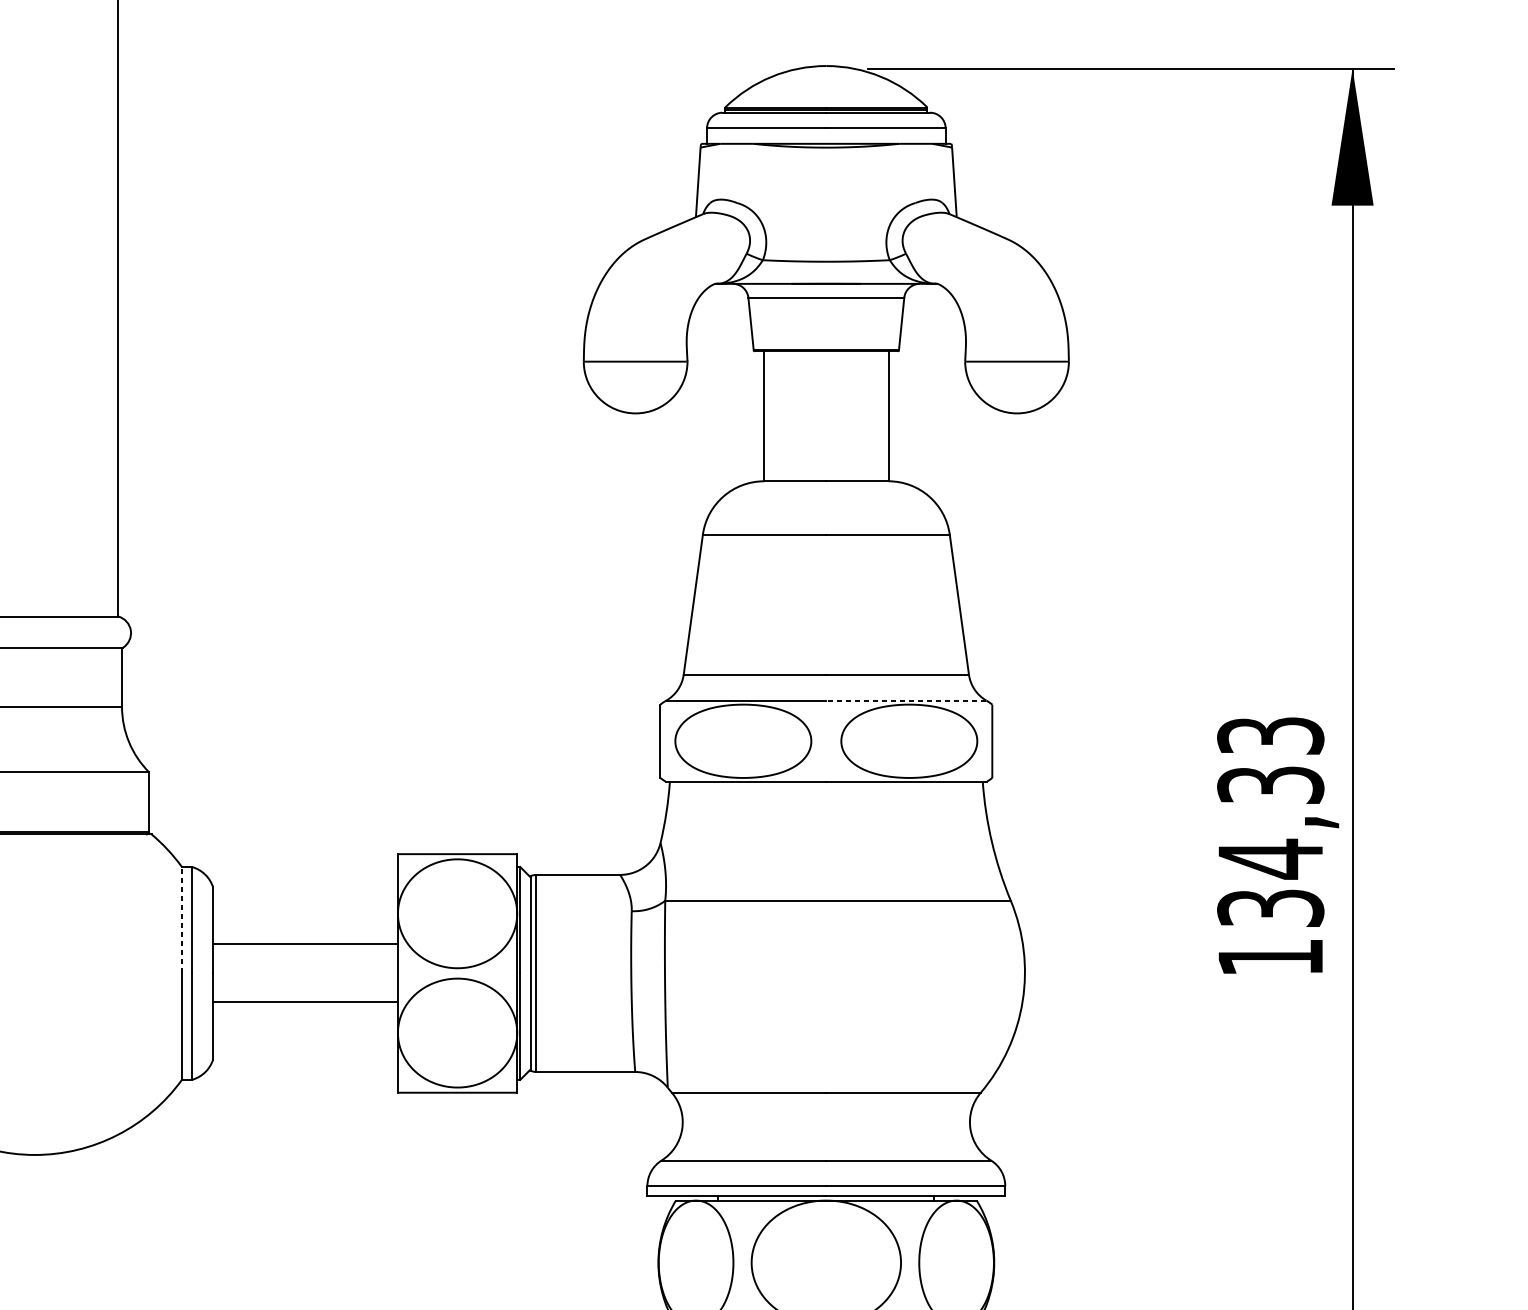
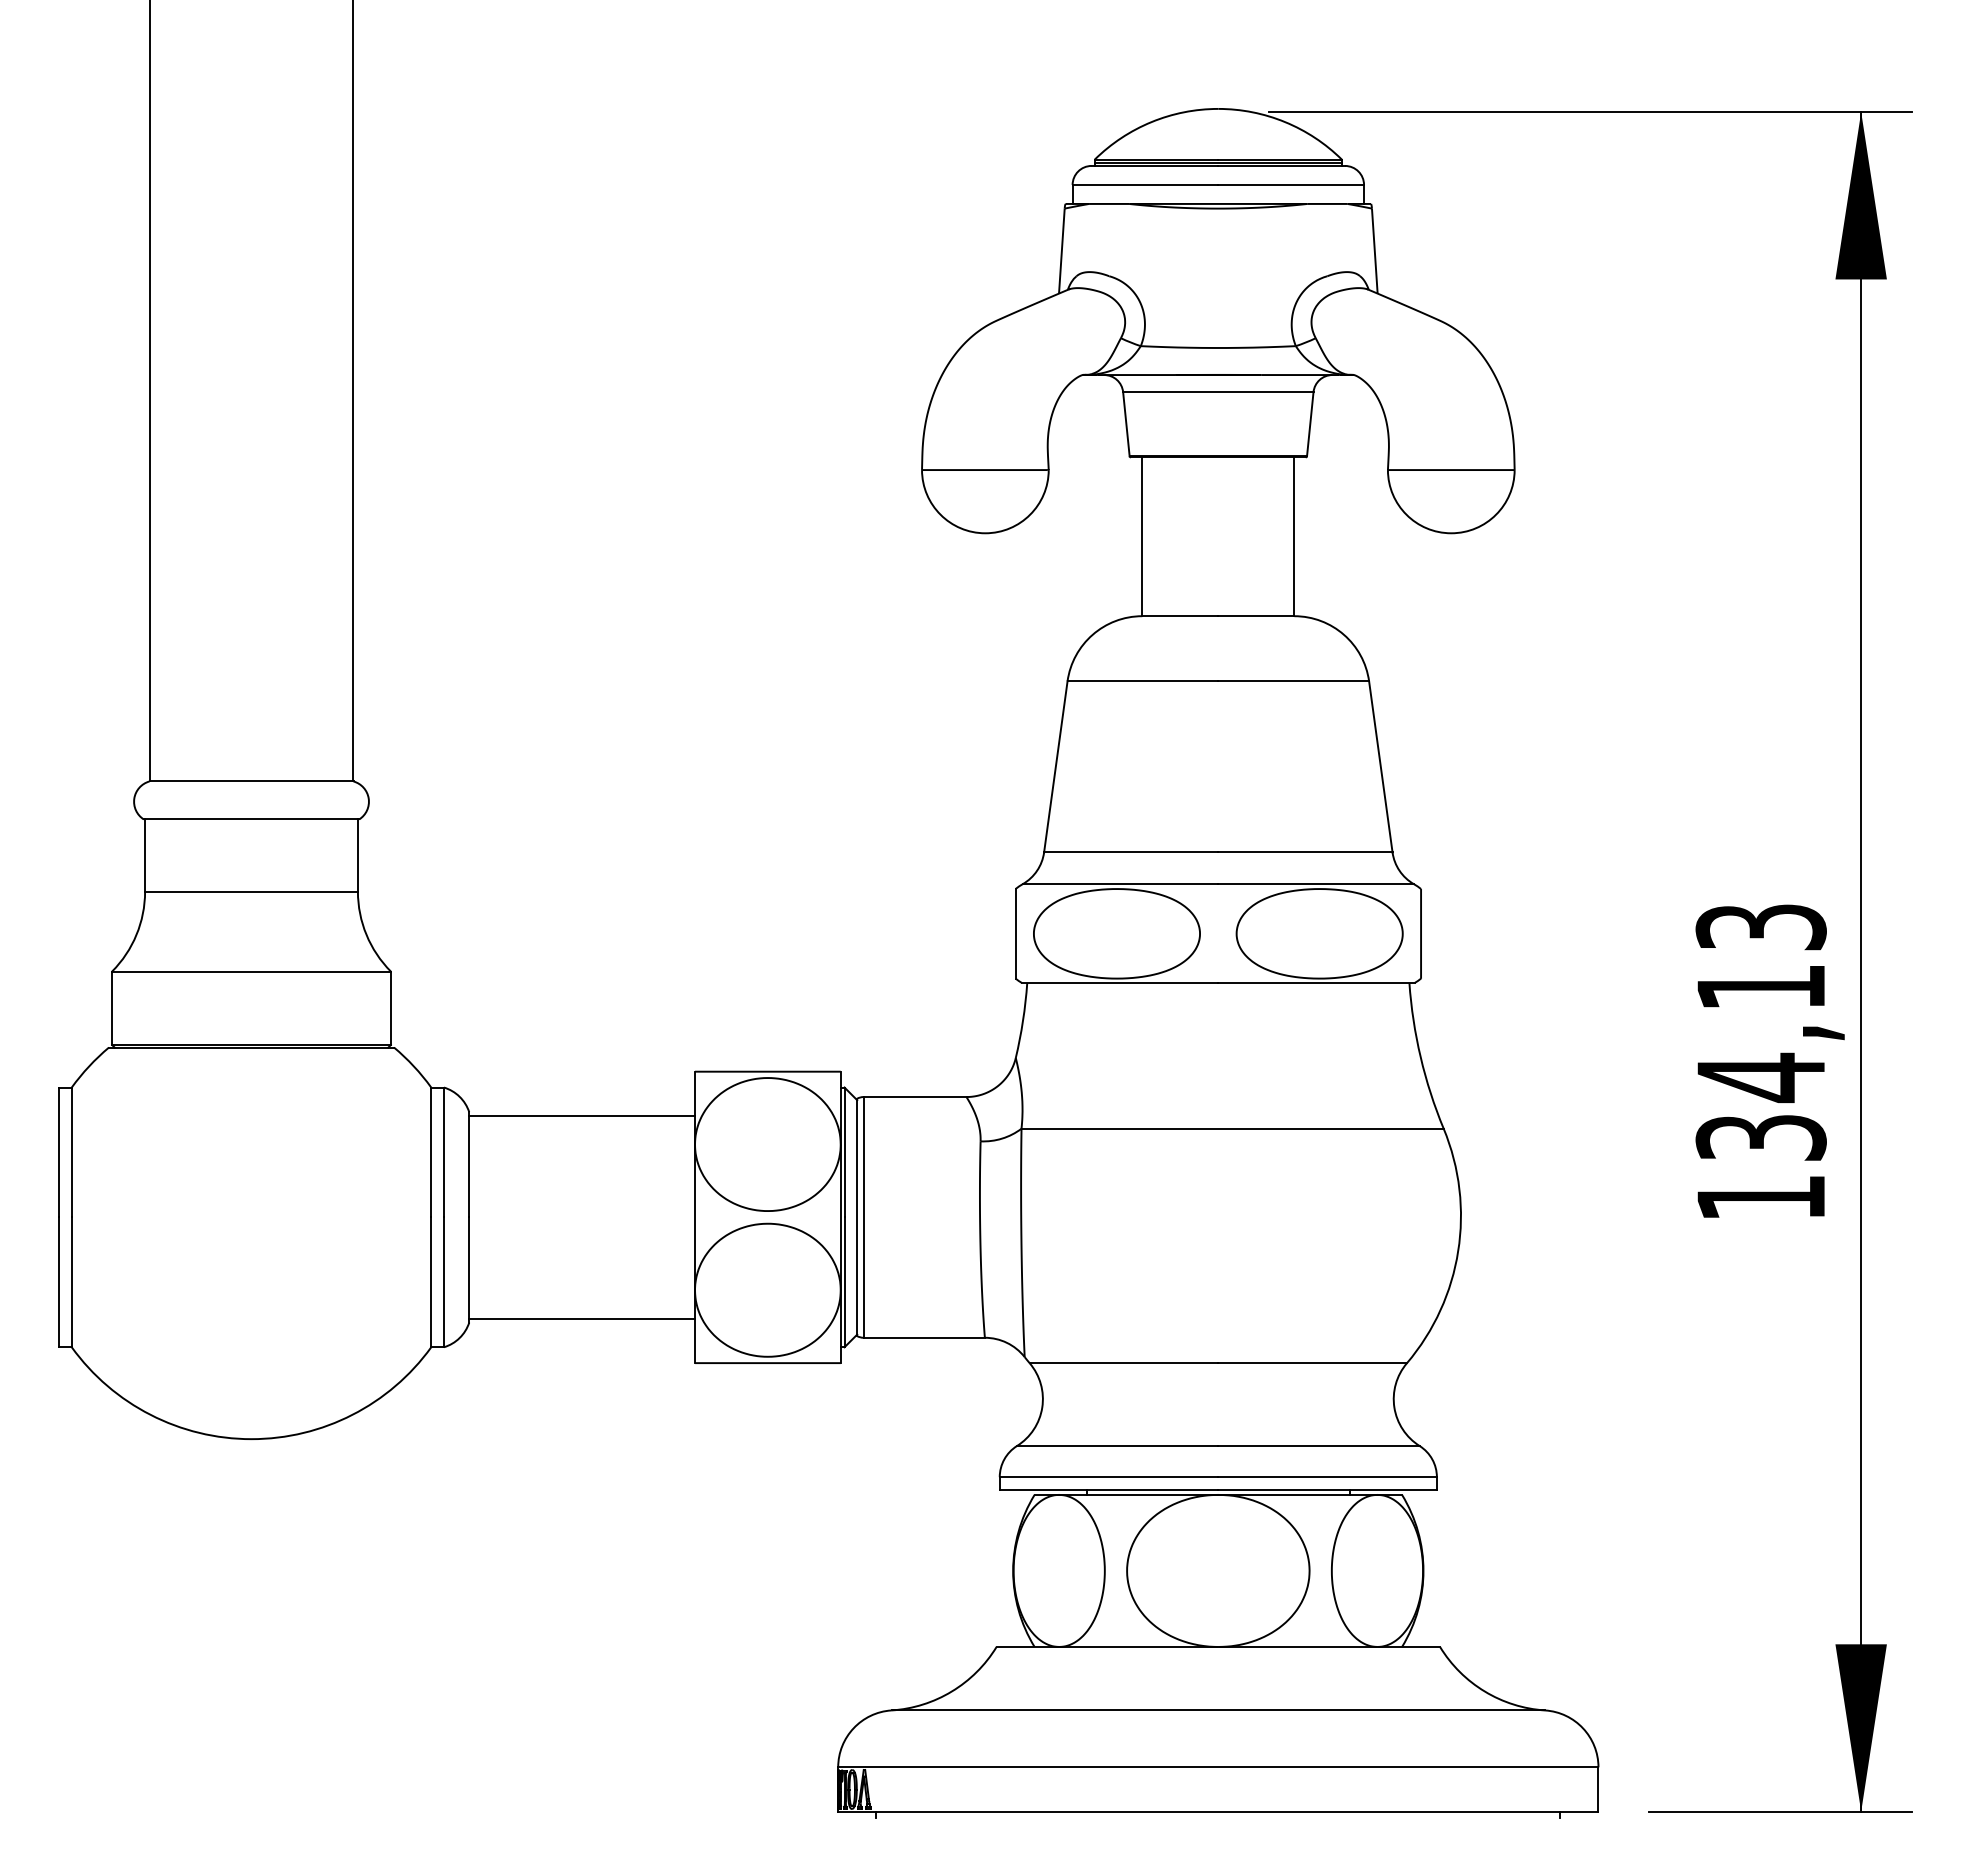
line: (906, 700) -> (1316, 884), dashed -> solid
text: (1270, 785) -> (1760, 987), 134,33 -> 134,13
line: (182, 920) -> (431, 1152), dashed -> solid
line: (305, 944) -> (582, 1116), moved
line: (305, 1001) -> (582, 1318), moved

